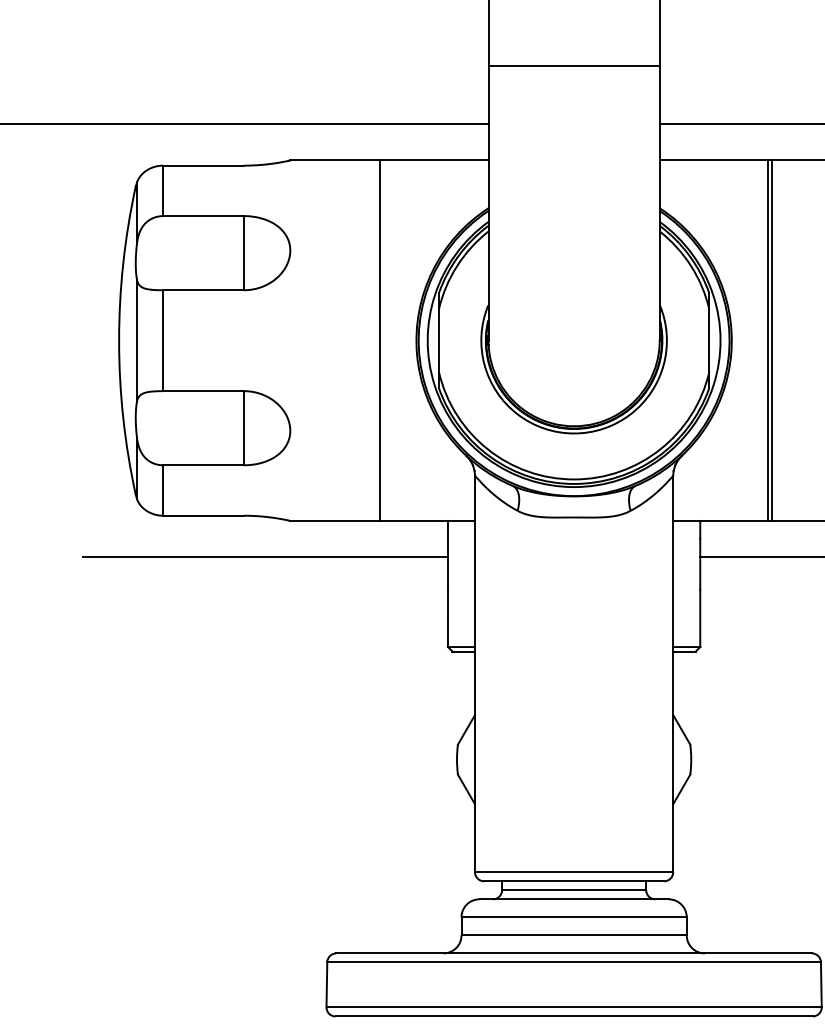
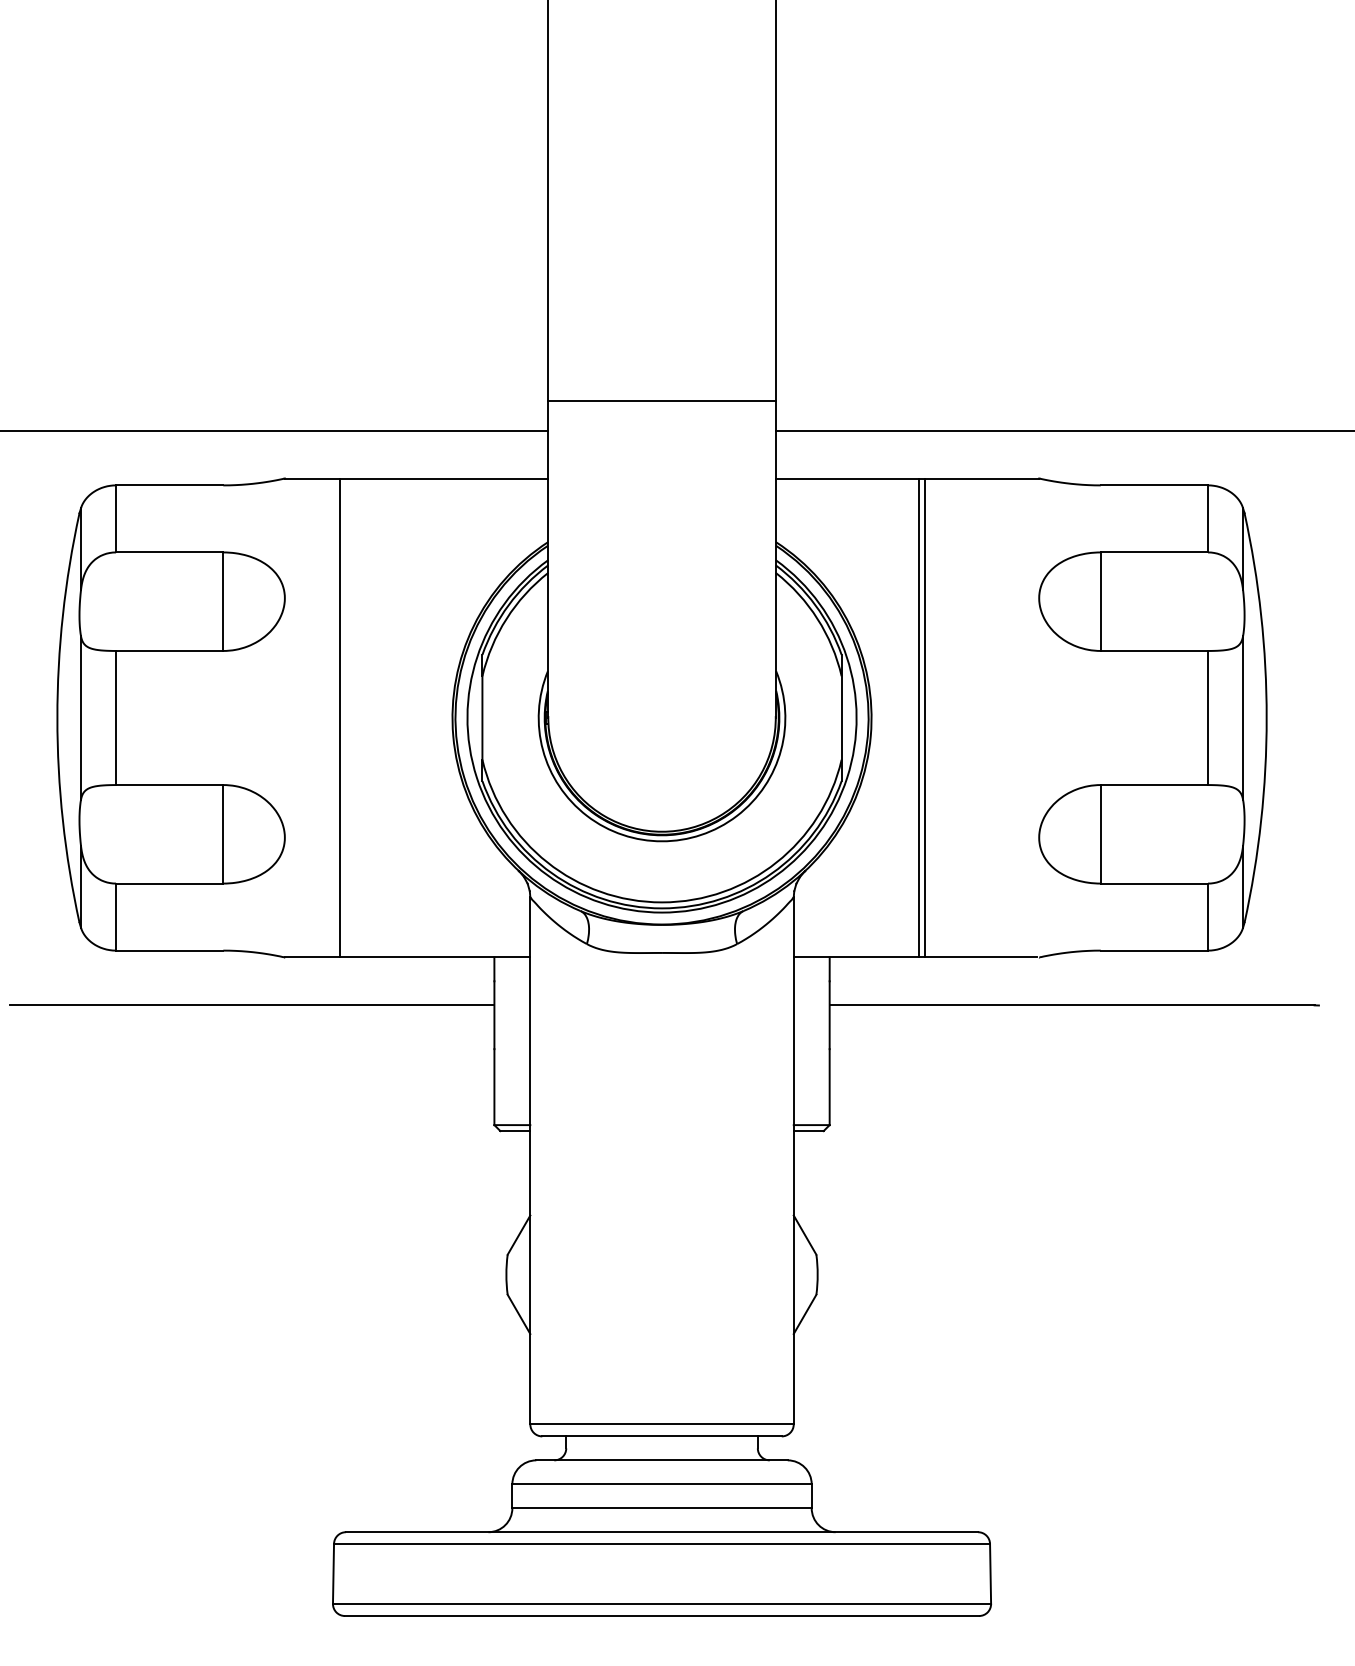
line: (573, 65) -> (661, 400), moved
line: (380, 340) -> (339, 717), moved
line: (573, 890) -> (661, 1448), removed

